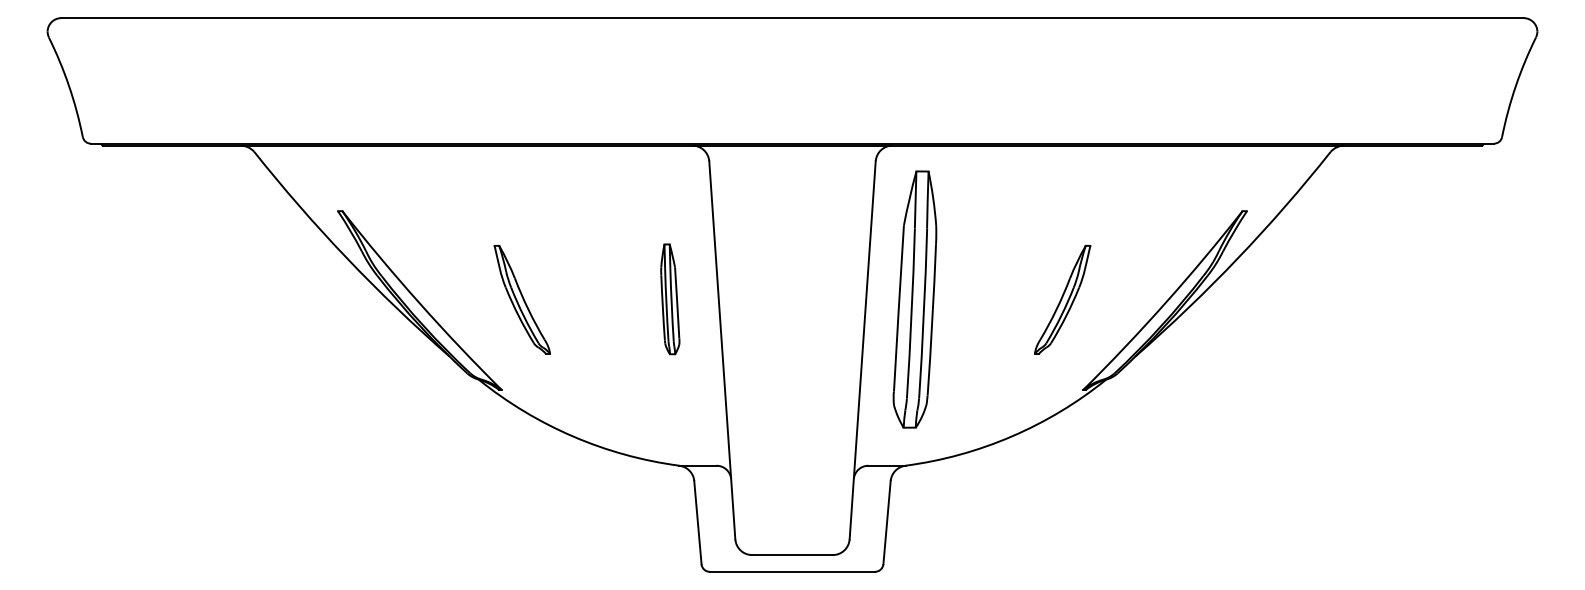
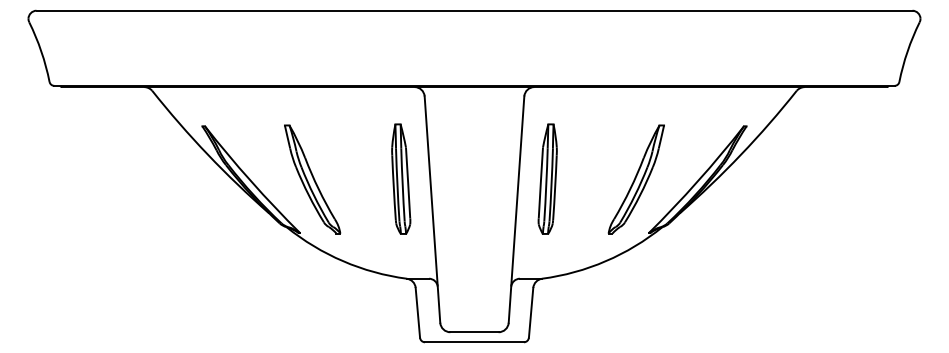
part: (670, 298) -> (401, 178), size x1.67
part: (914, 298) -> (547, 178), size x0.71
part: (521, 300) -> (312, 179), size x1.67
part: (1061, 300) -> (635, 179), size x1.67

